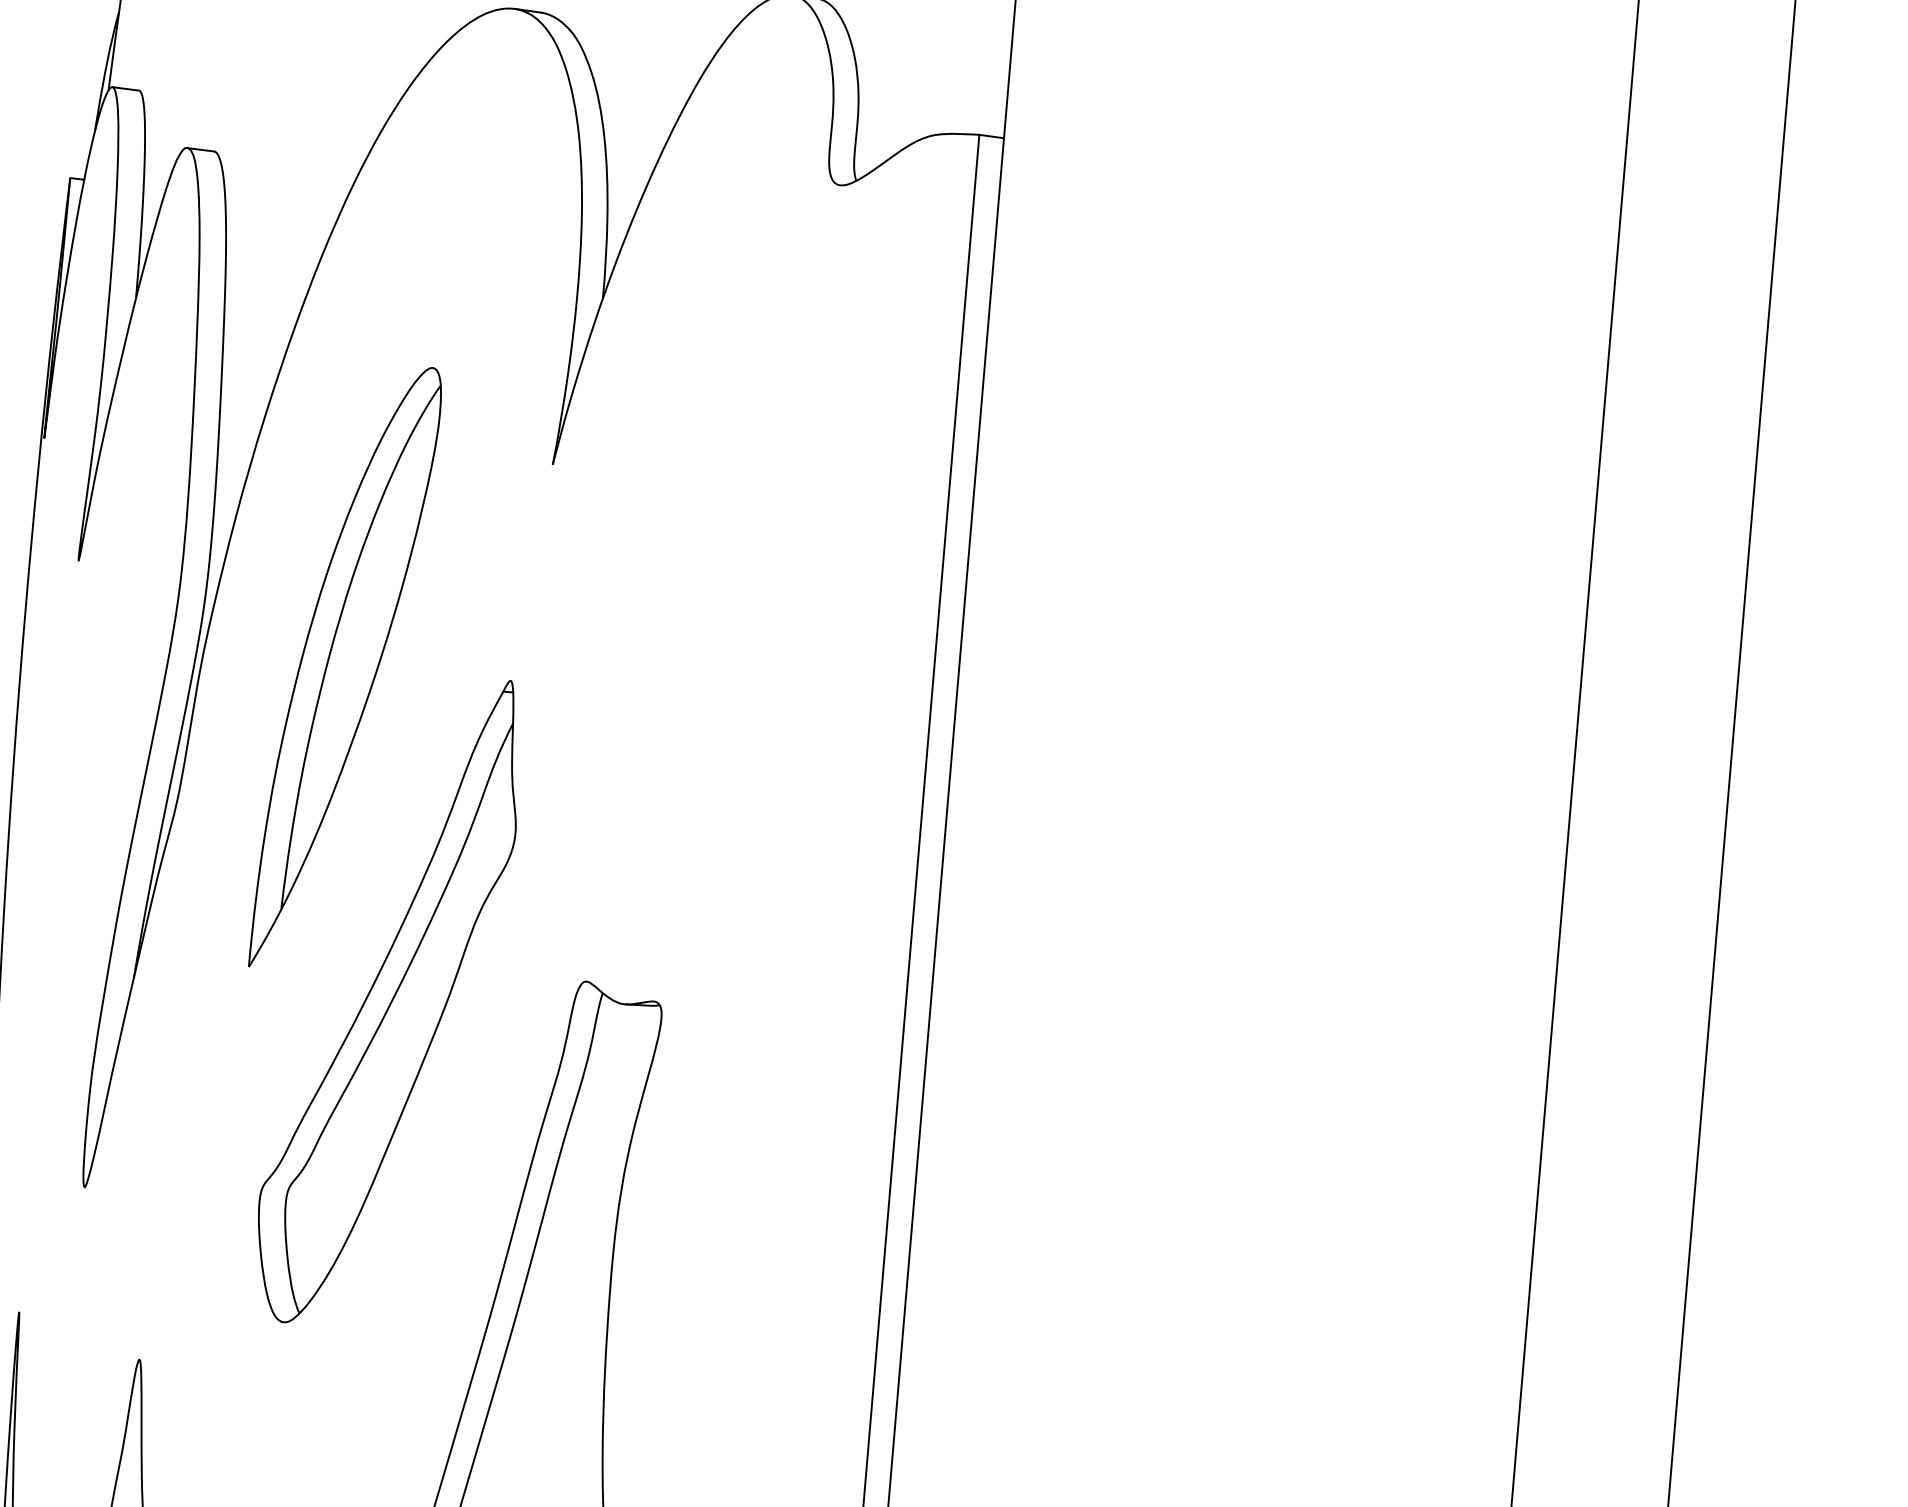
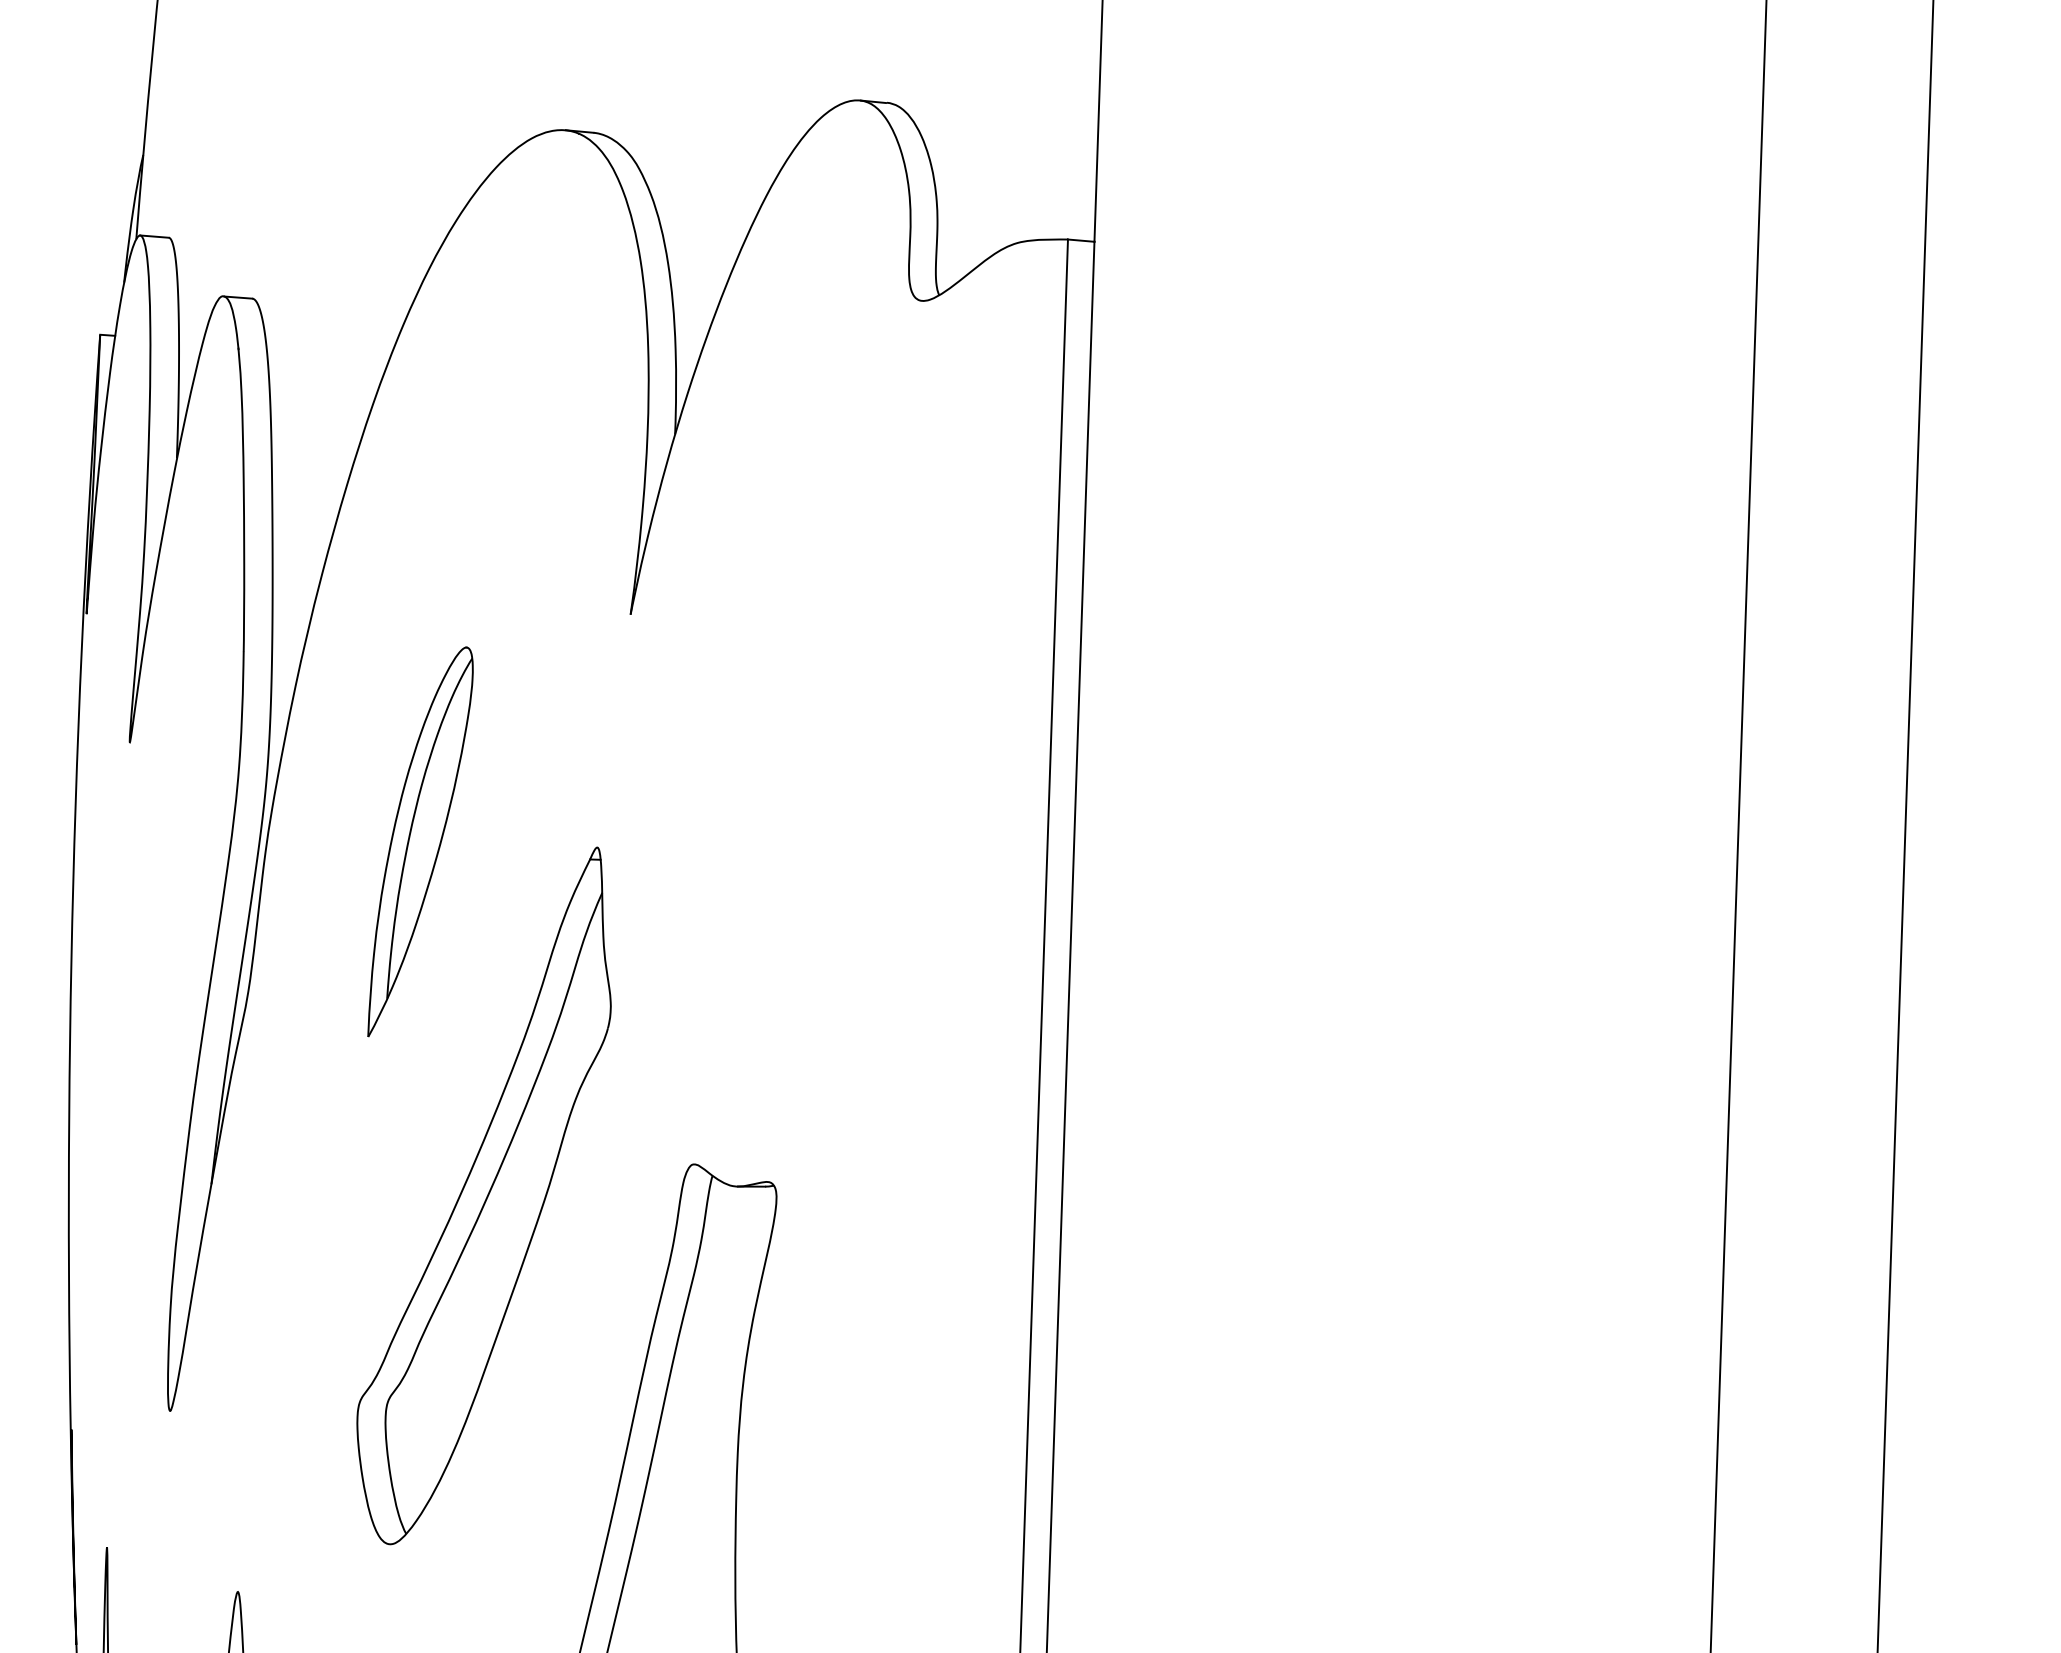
part: (345, 666) -> (420, 841), size x0.6

